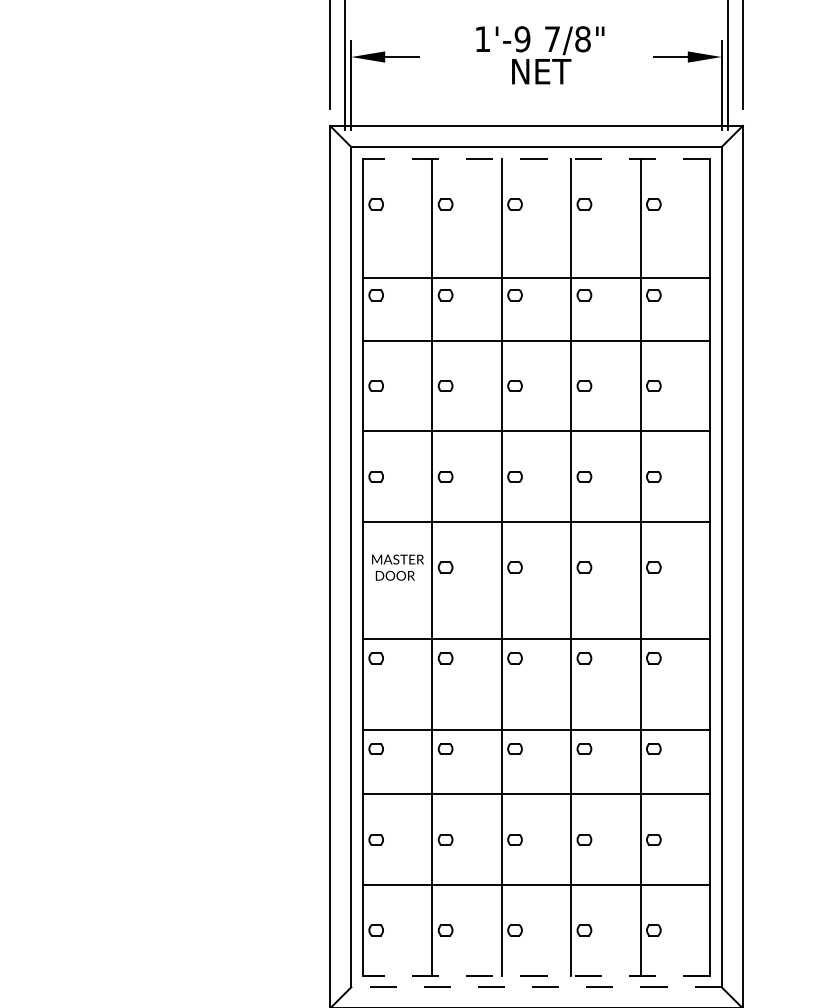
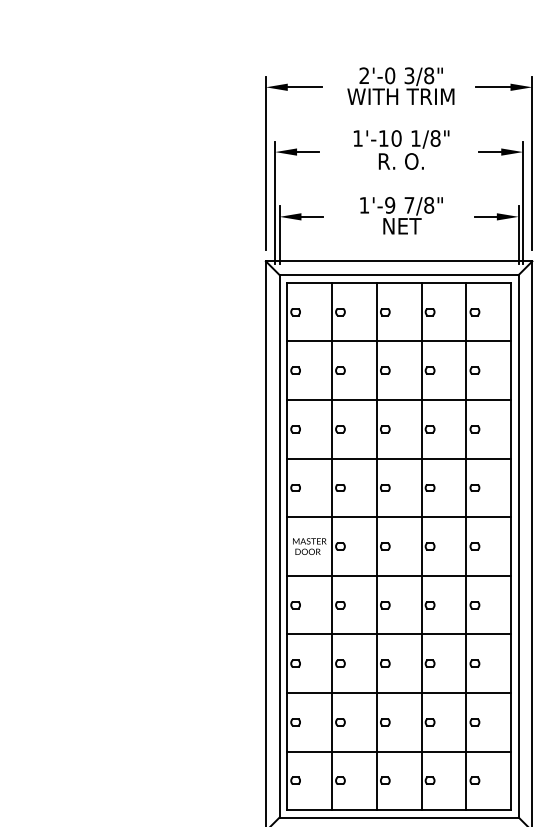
line: (535, 158) -> (398, 282), dashed -> solid
line: (537, 277) -> (399, 341), moved
line: (537, 638) -> (399, 575), moved
line: (537, 730) -> (399, 634), moved
line: (535, 976) -> (398, 810), dashed -> solid
line: (537, 987) -> (399, 817), dashed -> solid

